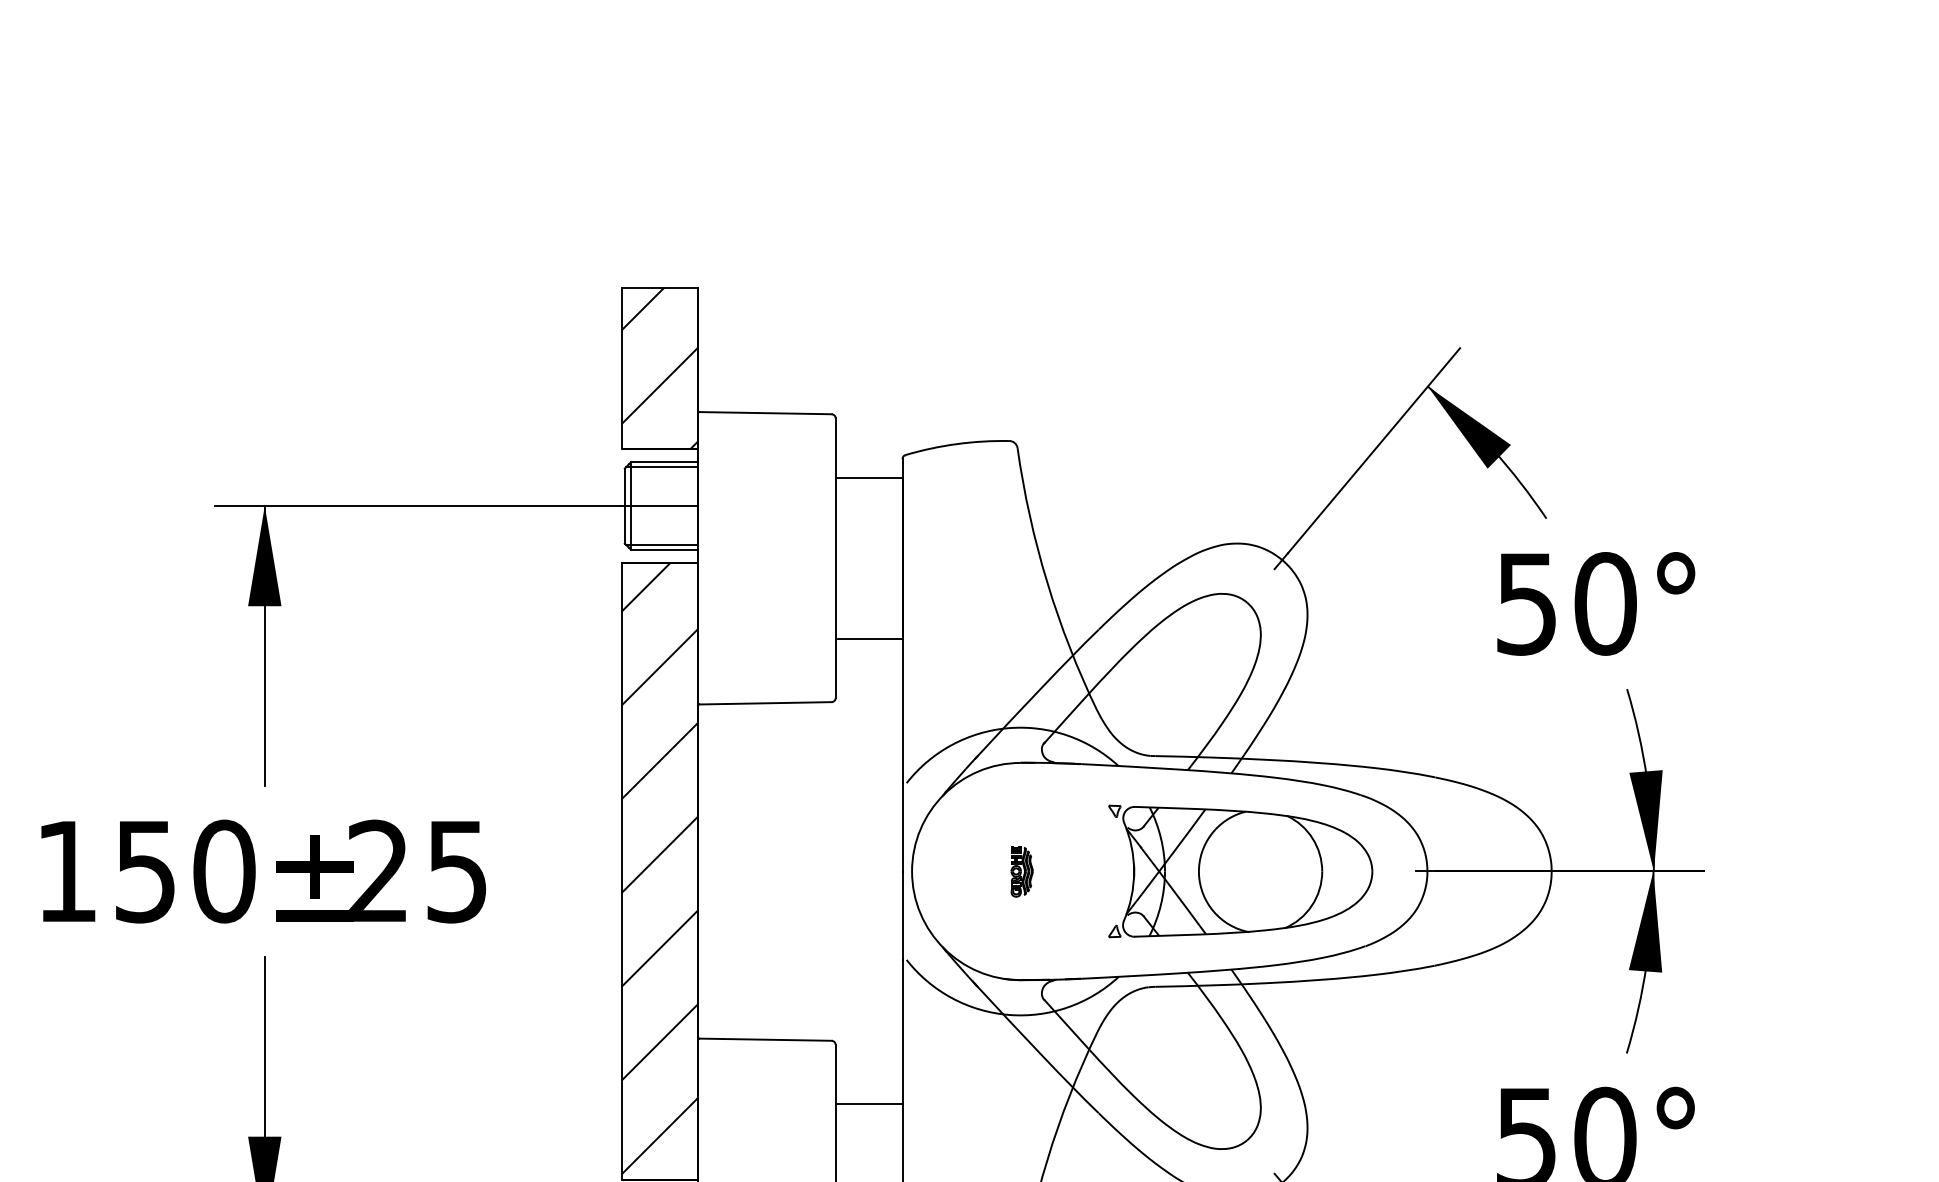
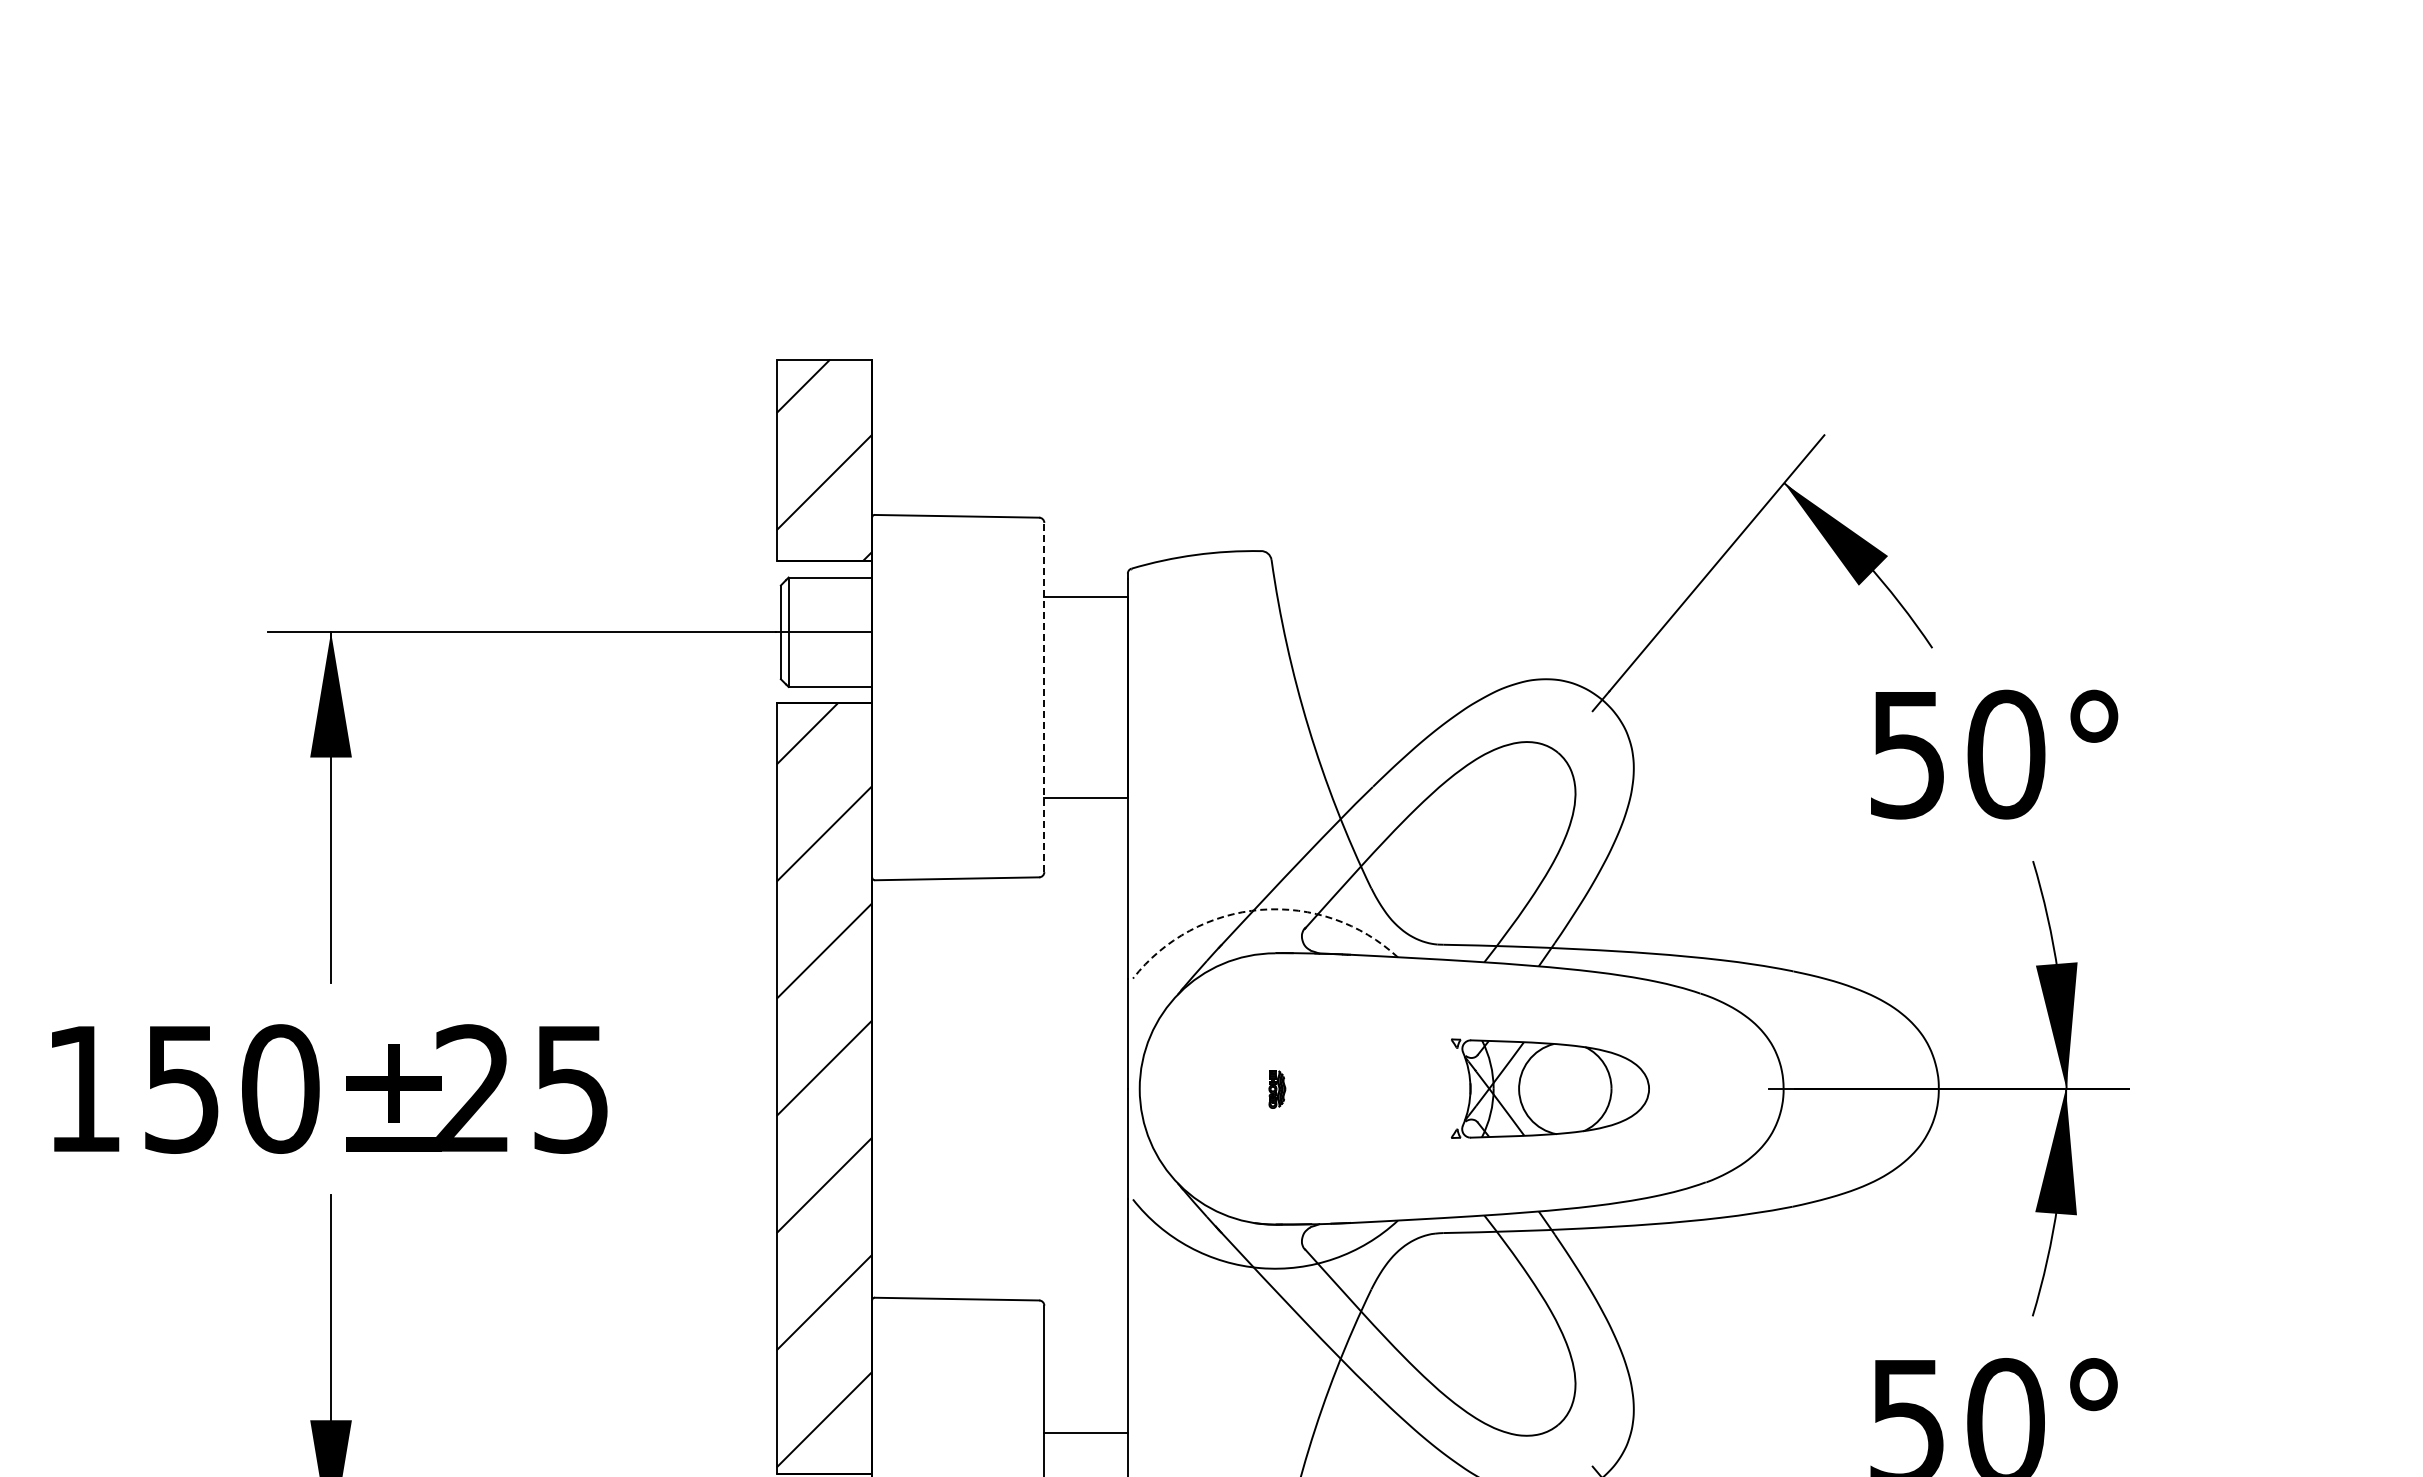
line: (662, 466) -> (827, 583), removed
line: (662, 544) -> (827, 680), removed
line: (835, 558) -> (1044, 697), solid -> dashed
arc: (1008, 727) -> (1260, 909), solid -> dashed
part: (1022, 871) -> (1277, 1089), size x0.6
part: (1240, 871) -> (1550, 1088), size x0.6
line: (868, 1104) -> (1085, 1432), moved

